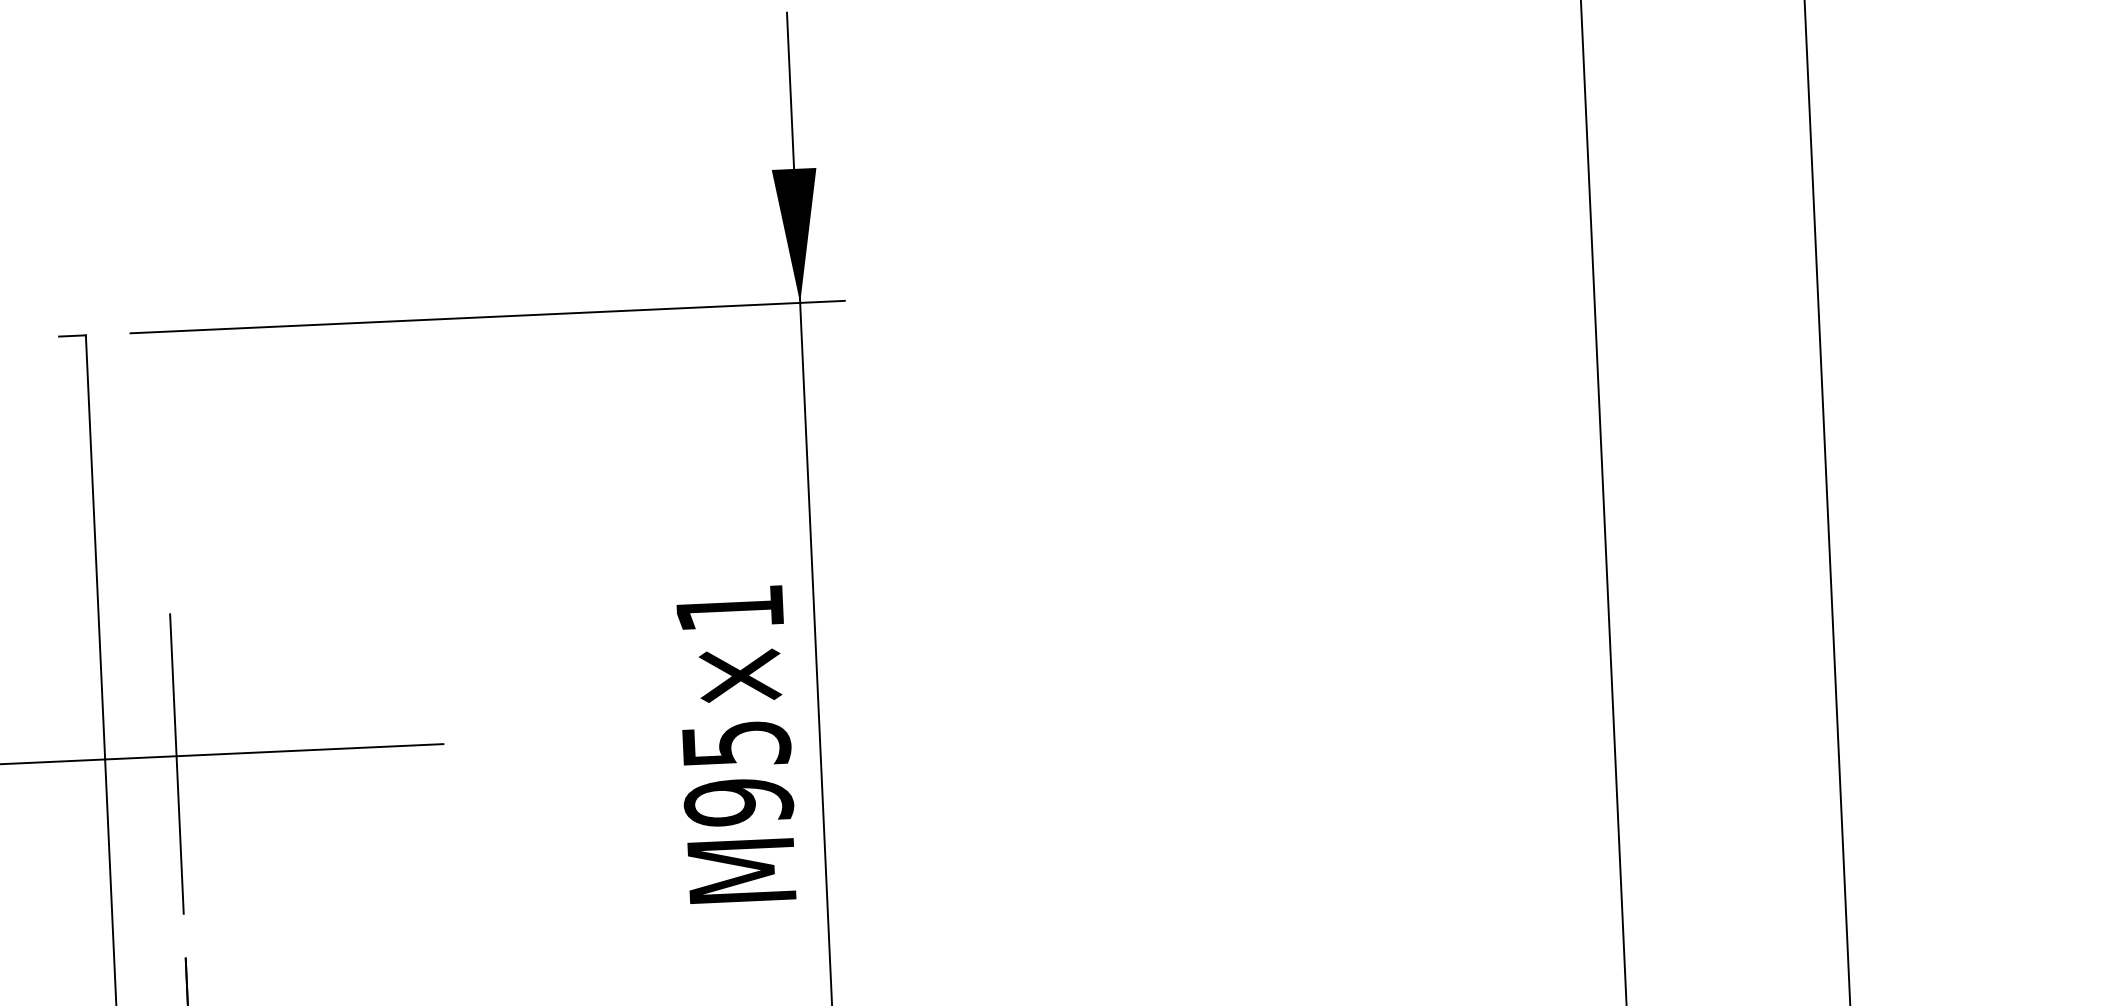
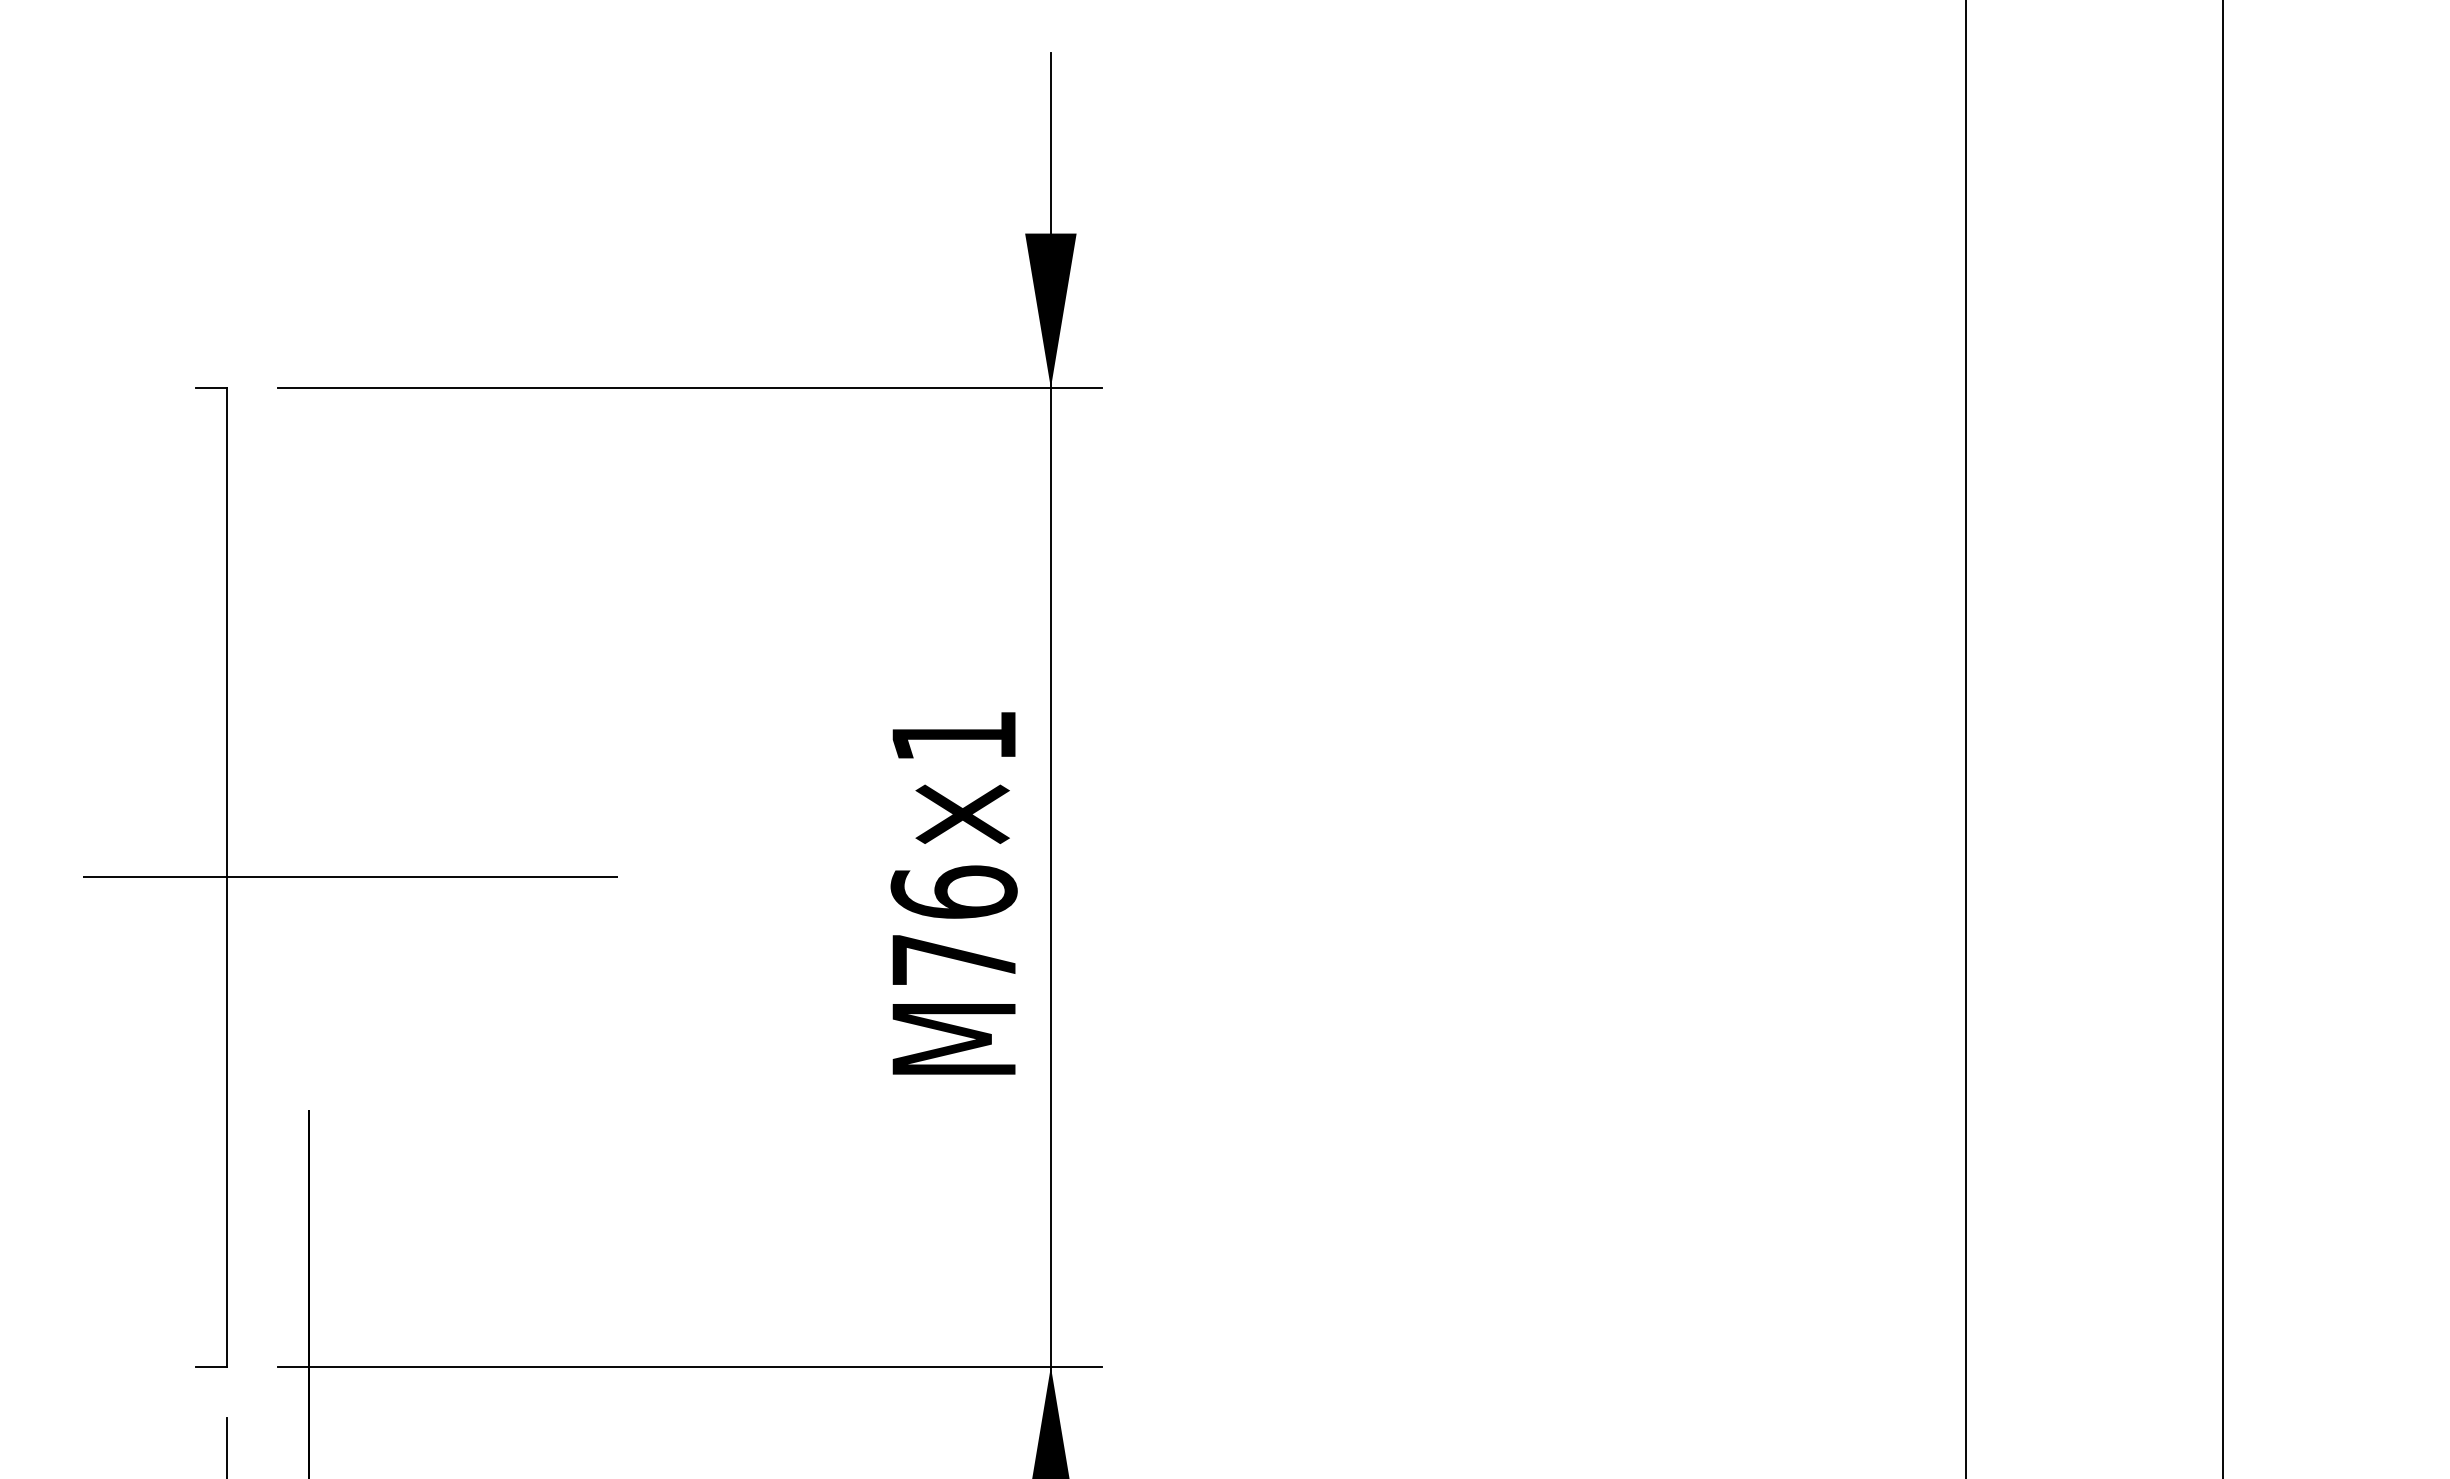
line: (177, 764) -> (309, 886), removed
text: (736, 772) -> (953, 925), M95×1 -> M76×1

